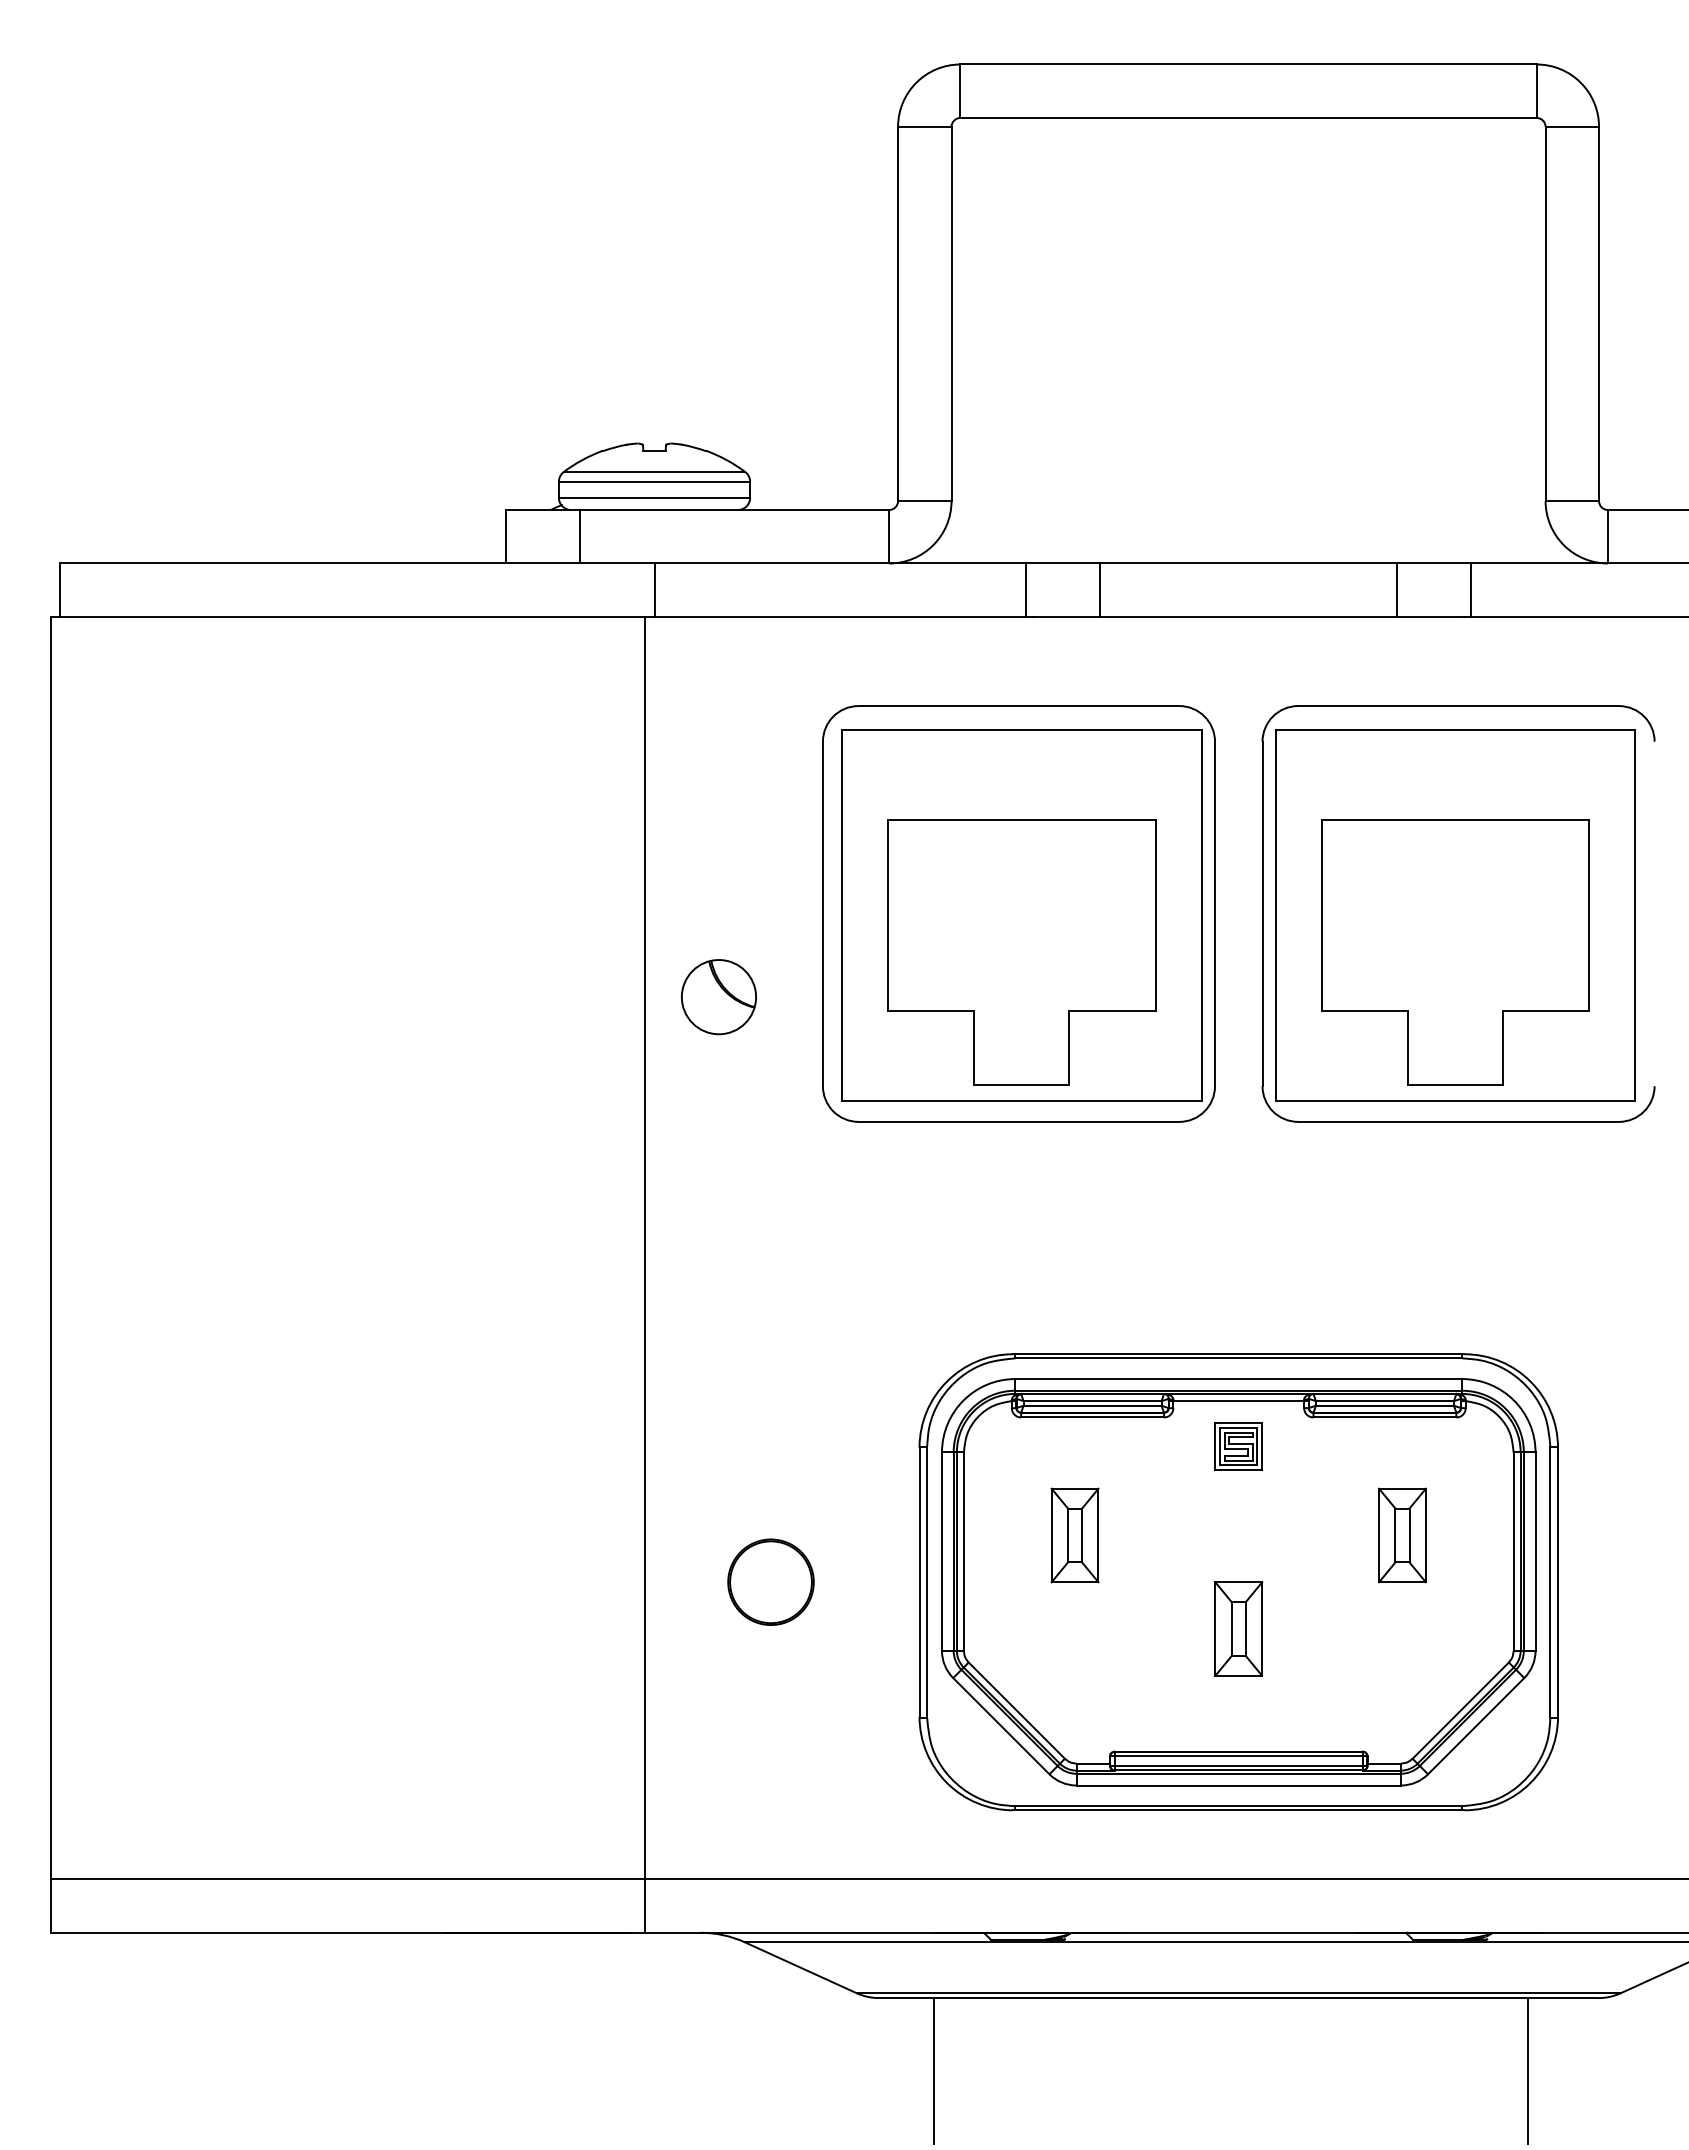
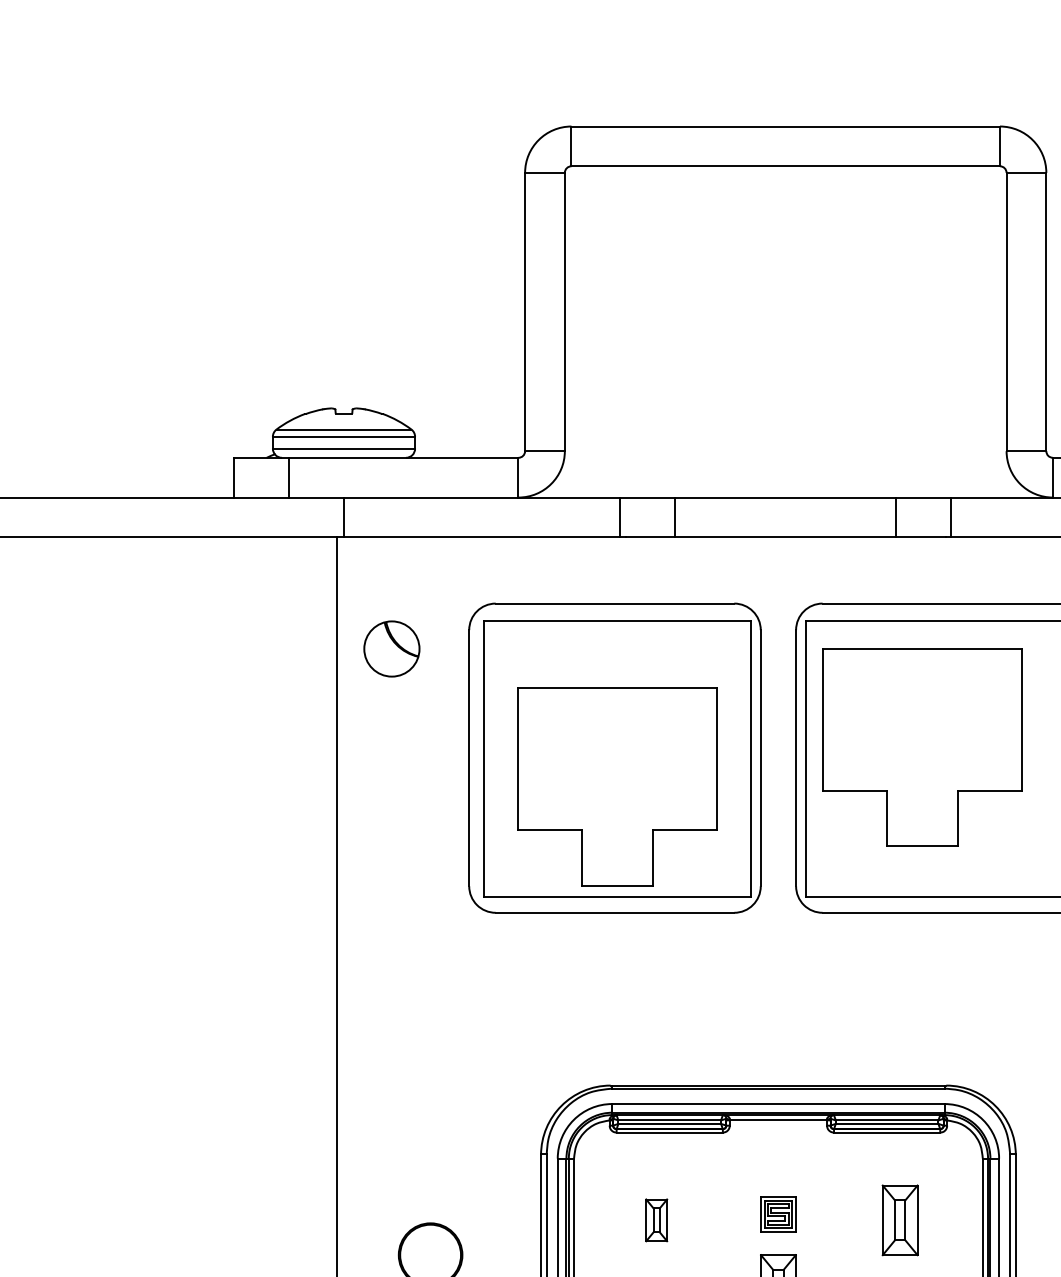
part: (1455, 952) -> (922, 747), moved
part: (718, 997) -> (391, 649), moved
part: (1238, 1446) -> (778, 1214), moved
part: (1074, 1535) -> (656, 1220), size x0.6

